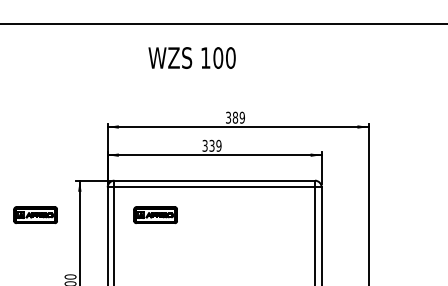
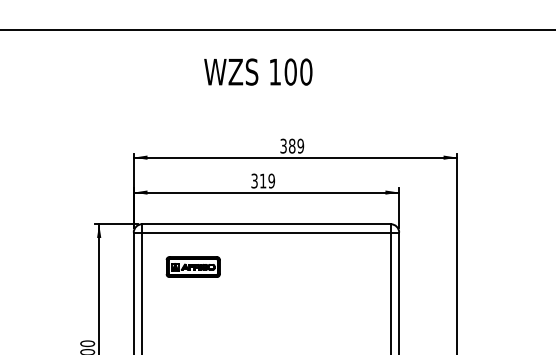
text: (191, 57) -> (257, 71), moved
text: (211, 145) -> (262, 180), 339 -> 319
part: (35, 215) -> (44, 267), removed

